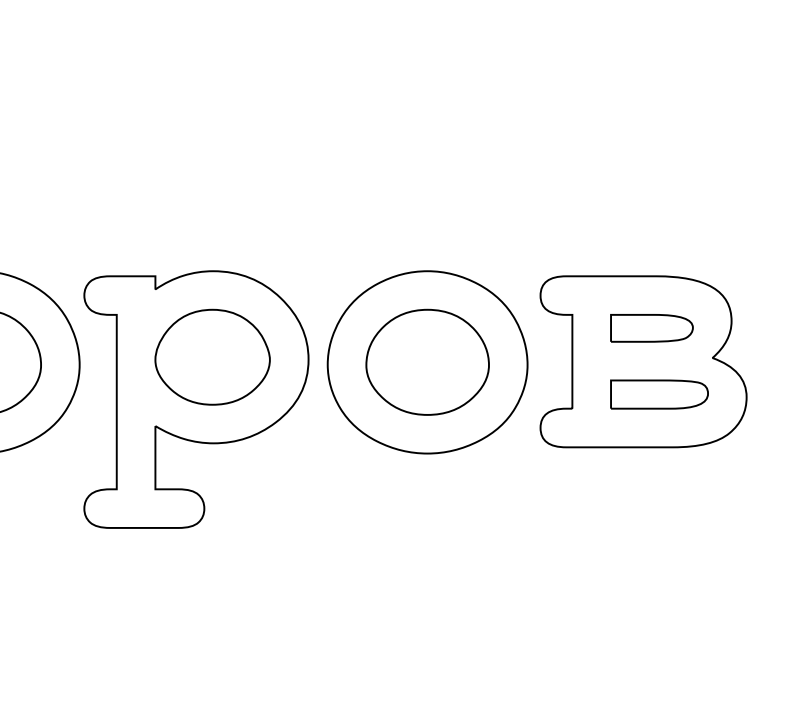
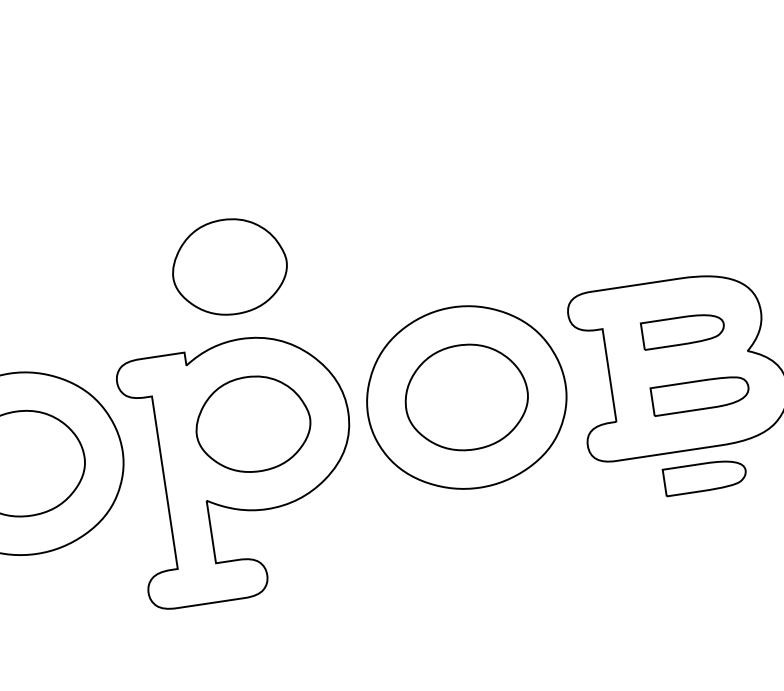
part: (212, 197) -> (229, 266), added
part: (651, 476) -> (704, 477), added

